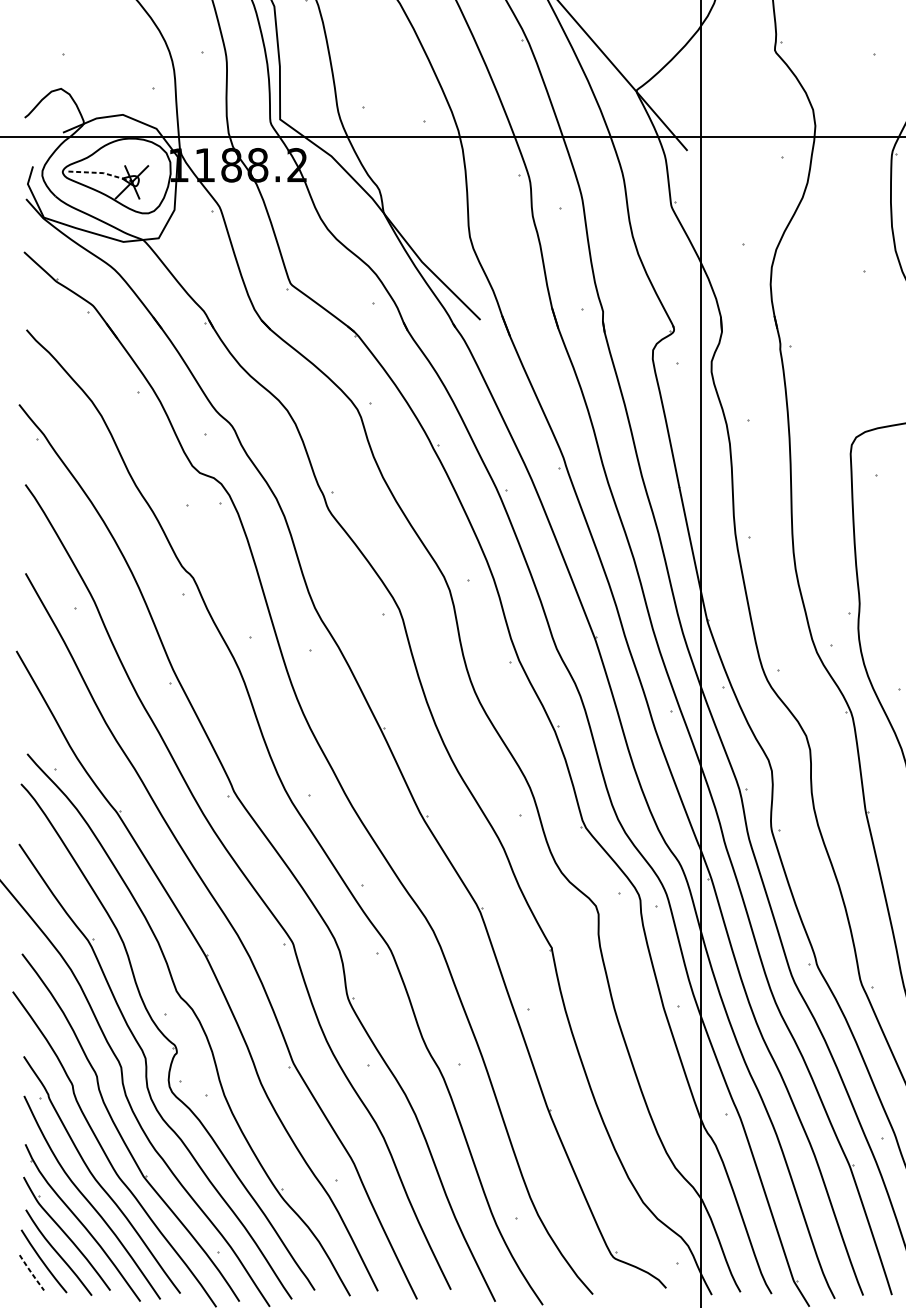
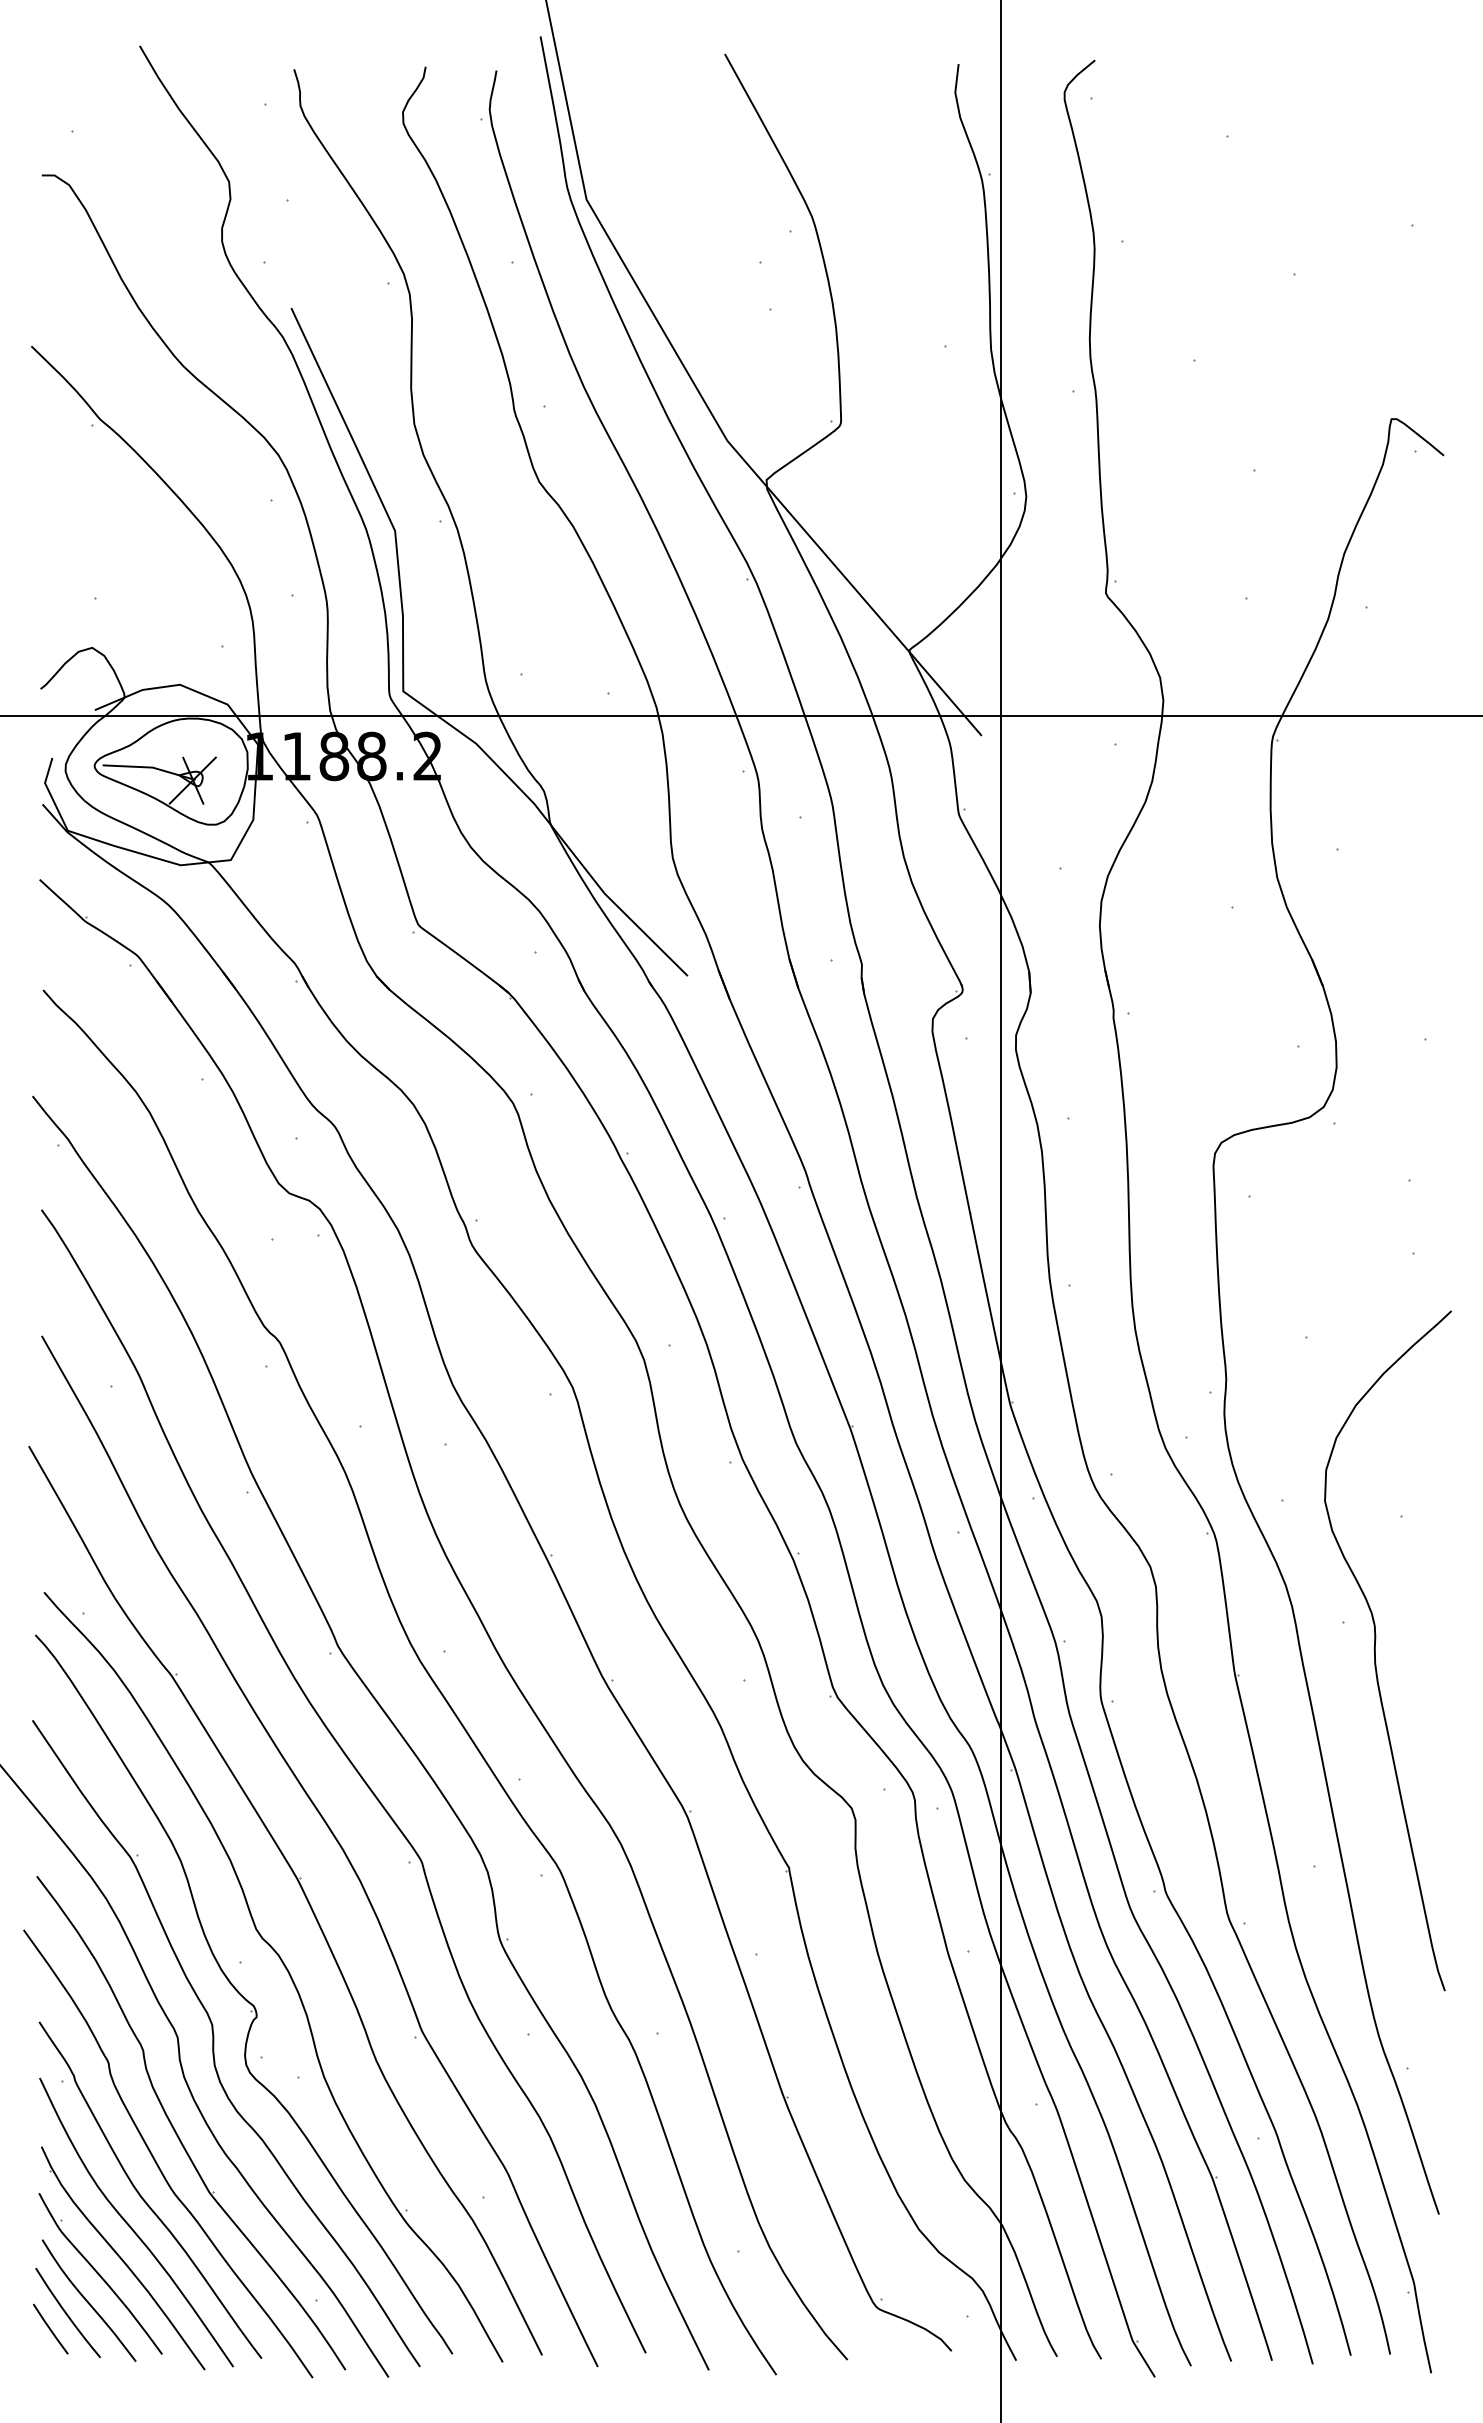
line: (102, 173) -> (150, 767), dashed -> solid
line: (31, 1273) -> (50, 2329), dashed -> solid

